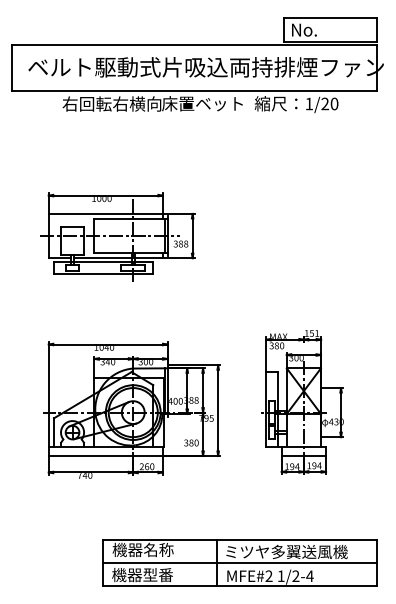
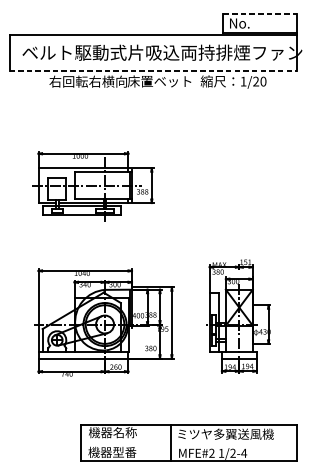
line: (330, 18) -> (260, 14), solid -> dashed
line: (194, 90) -> (153, 71), solid -> dashed
line: (240, 563) -> (189, 443), removed

